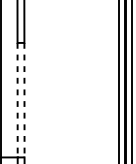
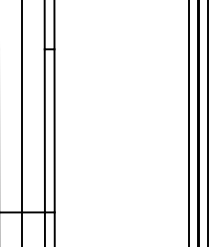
line: (17, 99) -> (44, 130), dashed -> solid
line: (24, 99) -> (54, 130), dashed -> solid

